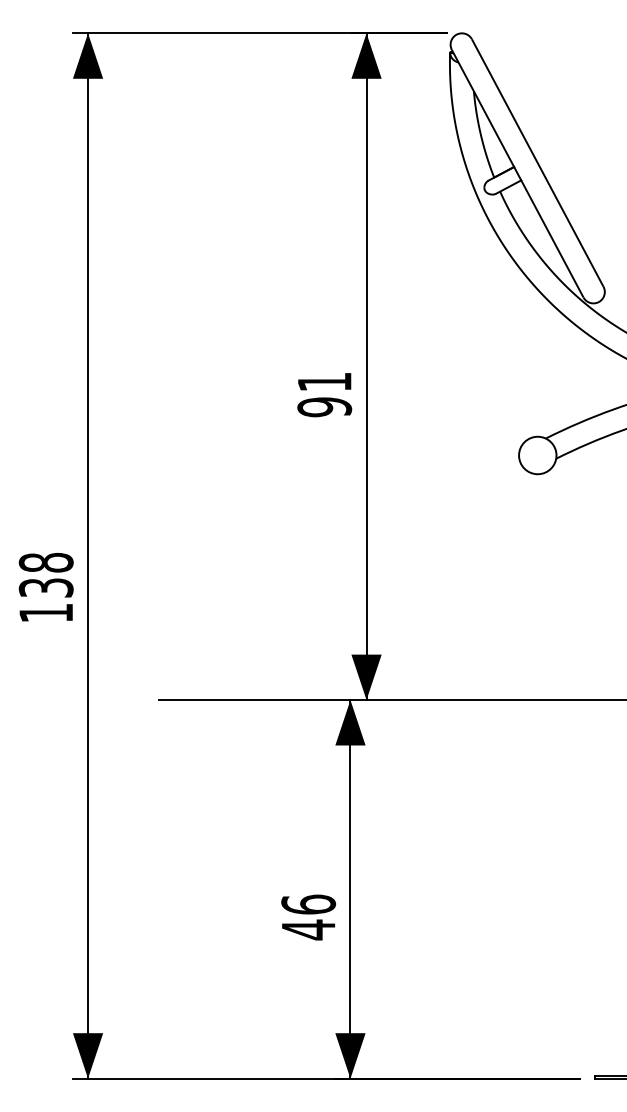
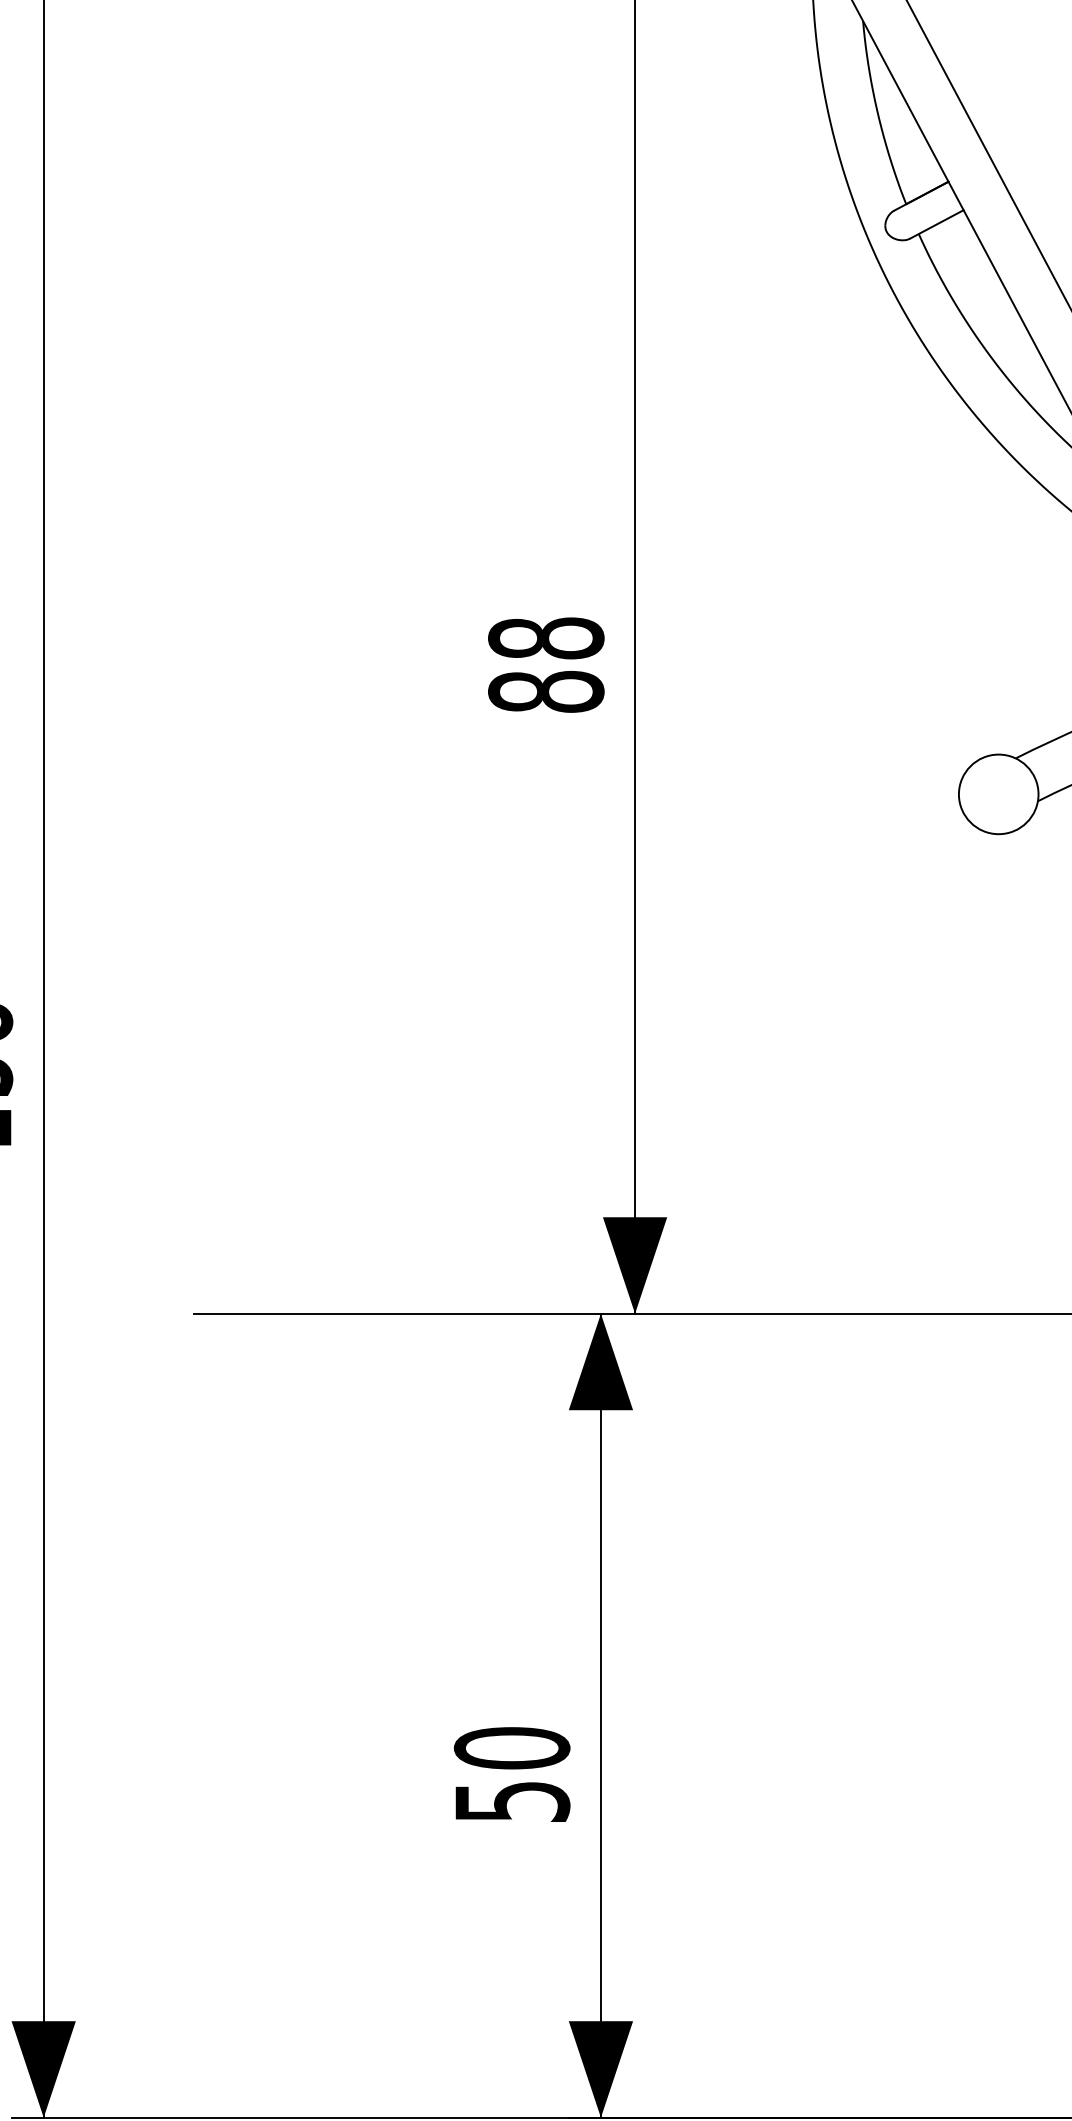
text: (324, 394) -> (545, 664), 91 -> 88
text: (308, 917) -> (511, 1775), 46 -> 50

